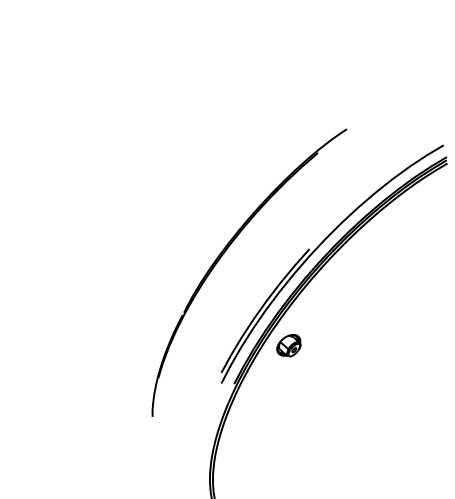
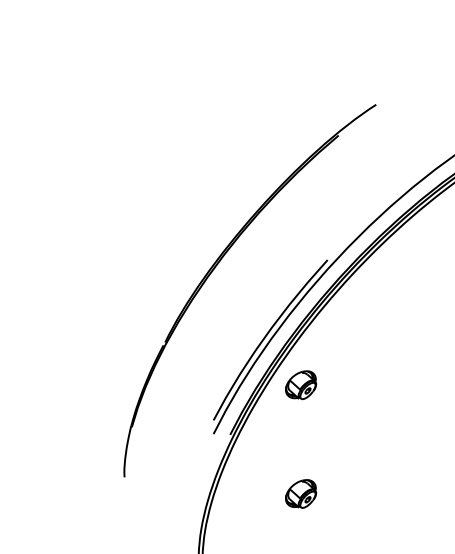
part: (288, 429) -> (300, 493), added

